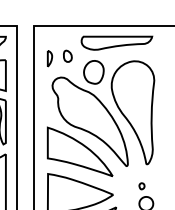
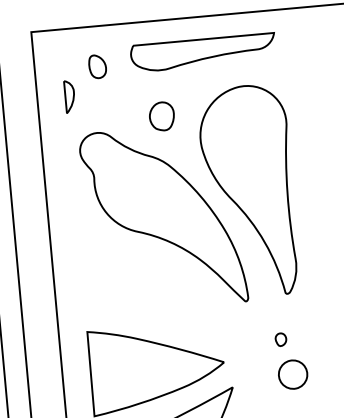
part: (67, 55) -> (96, 65), moved
part: (93, 72) -> (161, 116), size x0.6
part: (79, 151) -> (147, 280), removed

